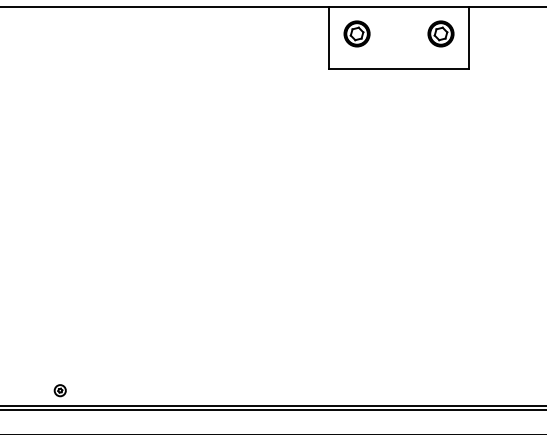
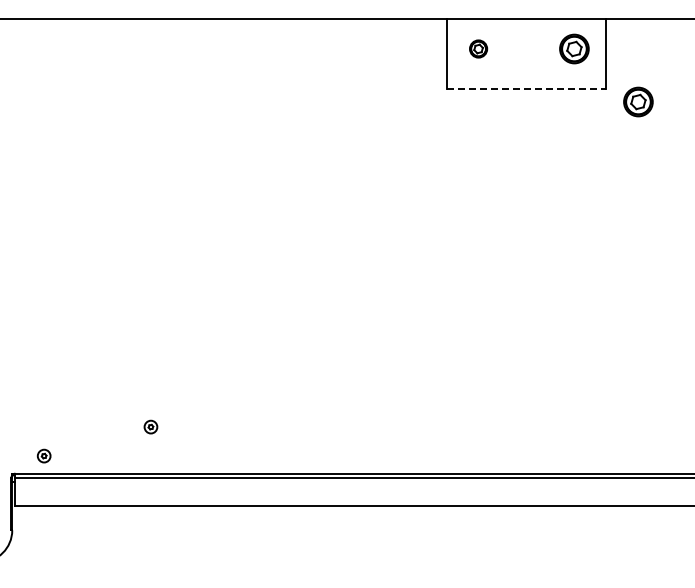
part: (356, 33) -> (478, 48), size x0.6
line: (399, 68) -> (526, 88), solid -> dashed
part: (497, 79) -> (638, 101), added
part: (59, 390) -> (150, 426), moved

